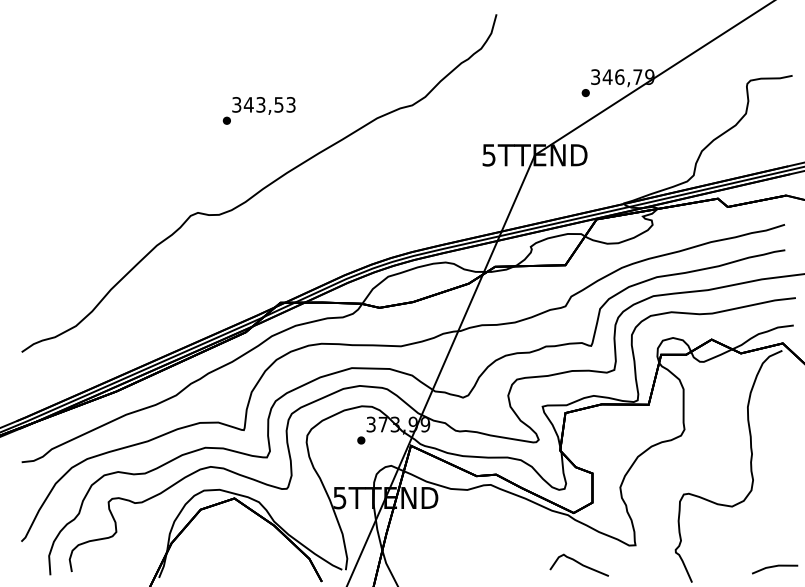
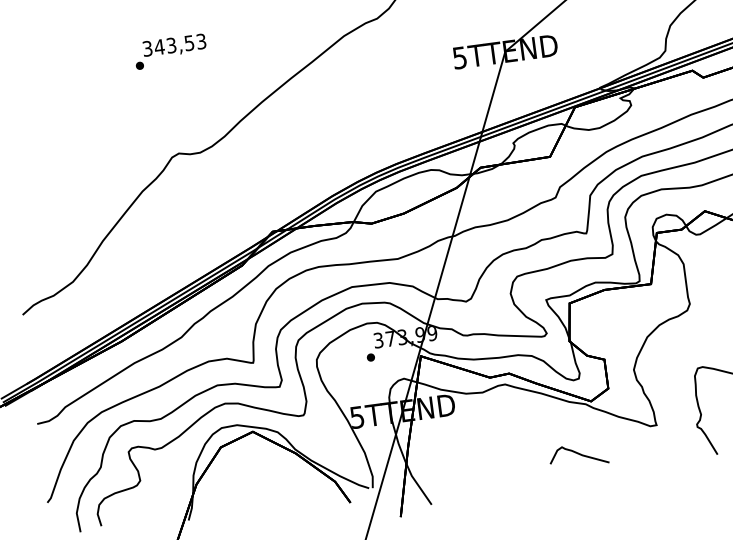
text: (258, 110) -> (169, 51), moved
curve: (578, 563) -> (577, 454), moved

